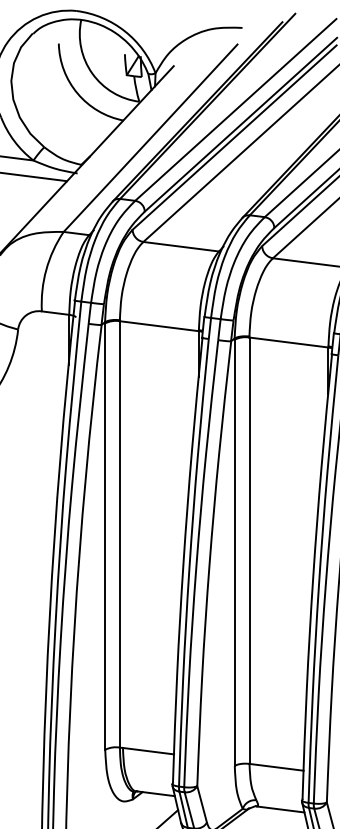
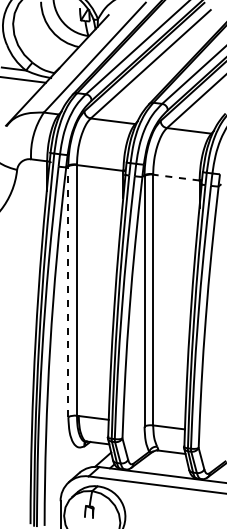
line: (287, 342) -> (175, 177), solid -> dashed
line: (105, 536) -> (68, 291), solid -> dashed

